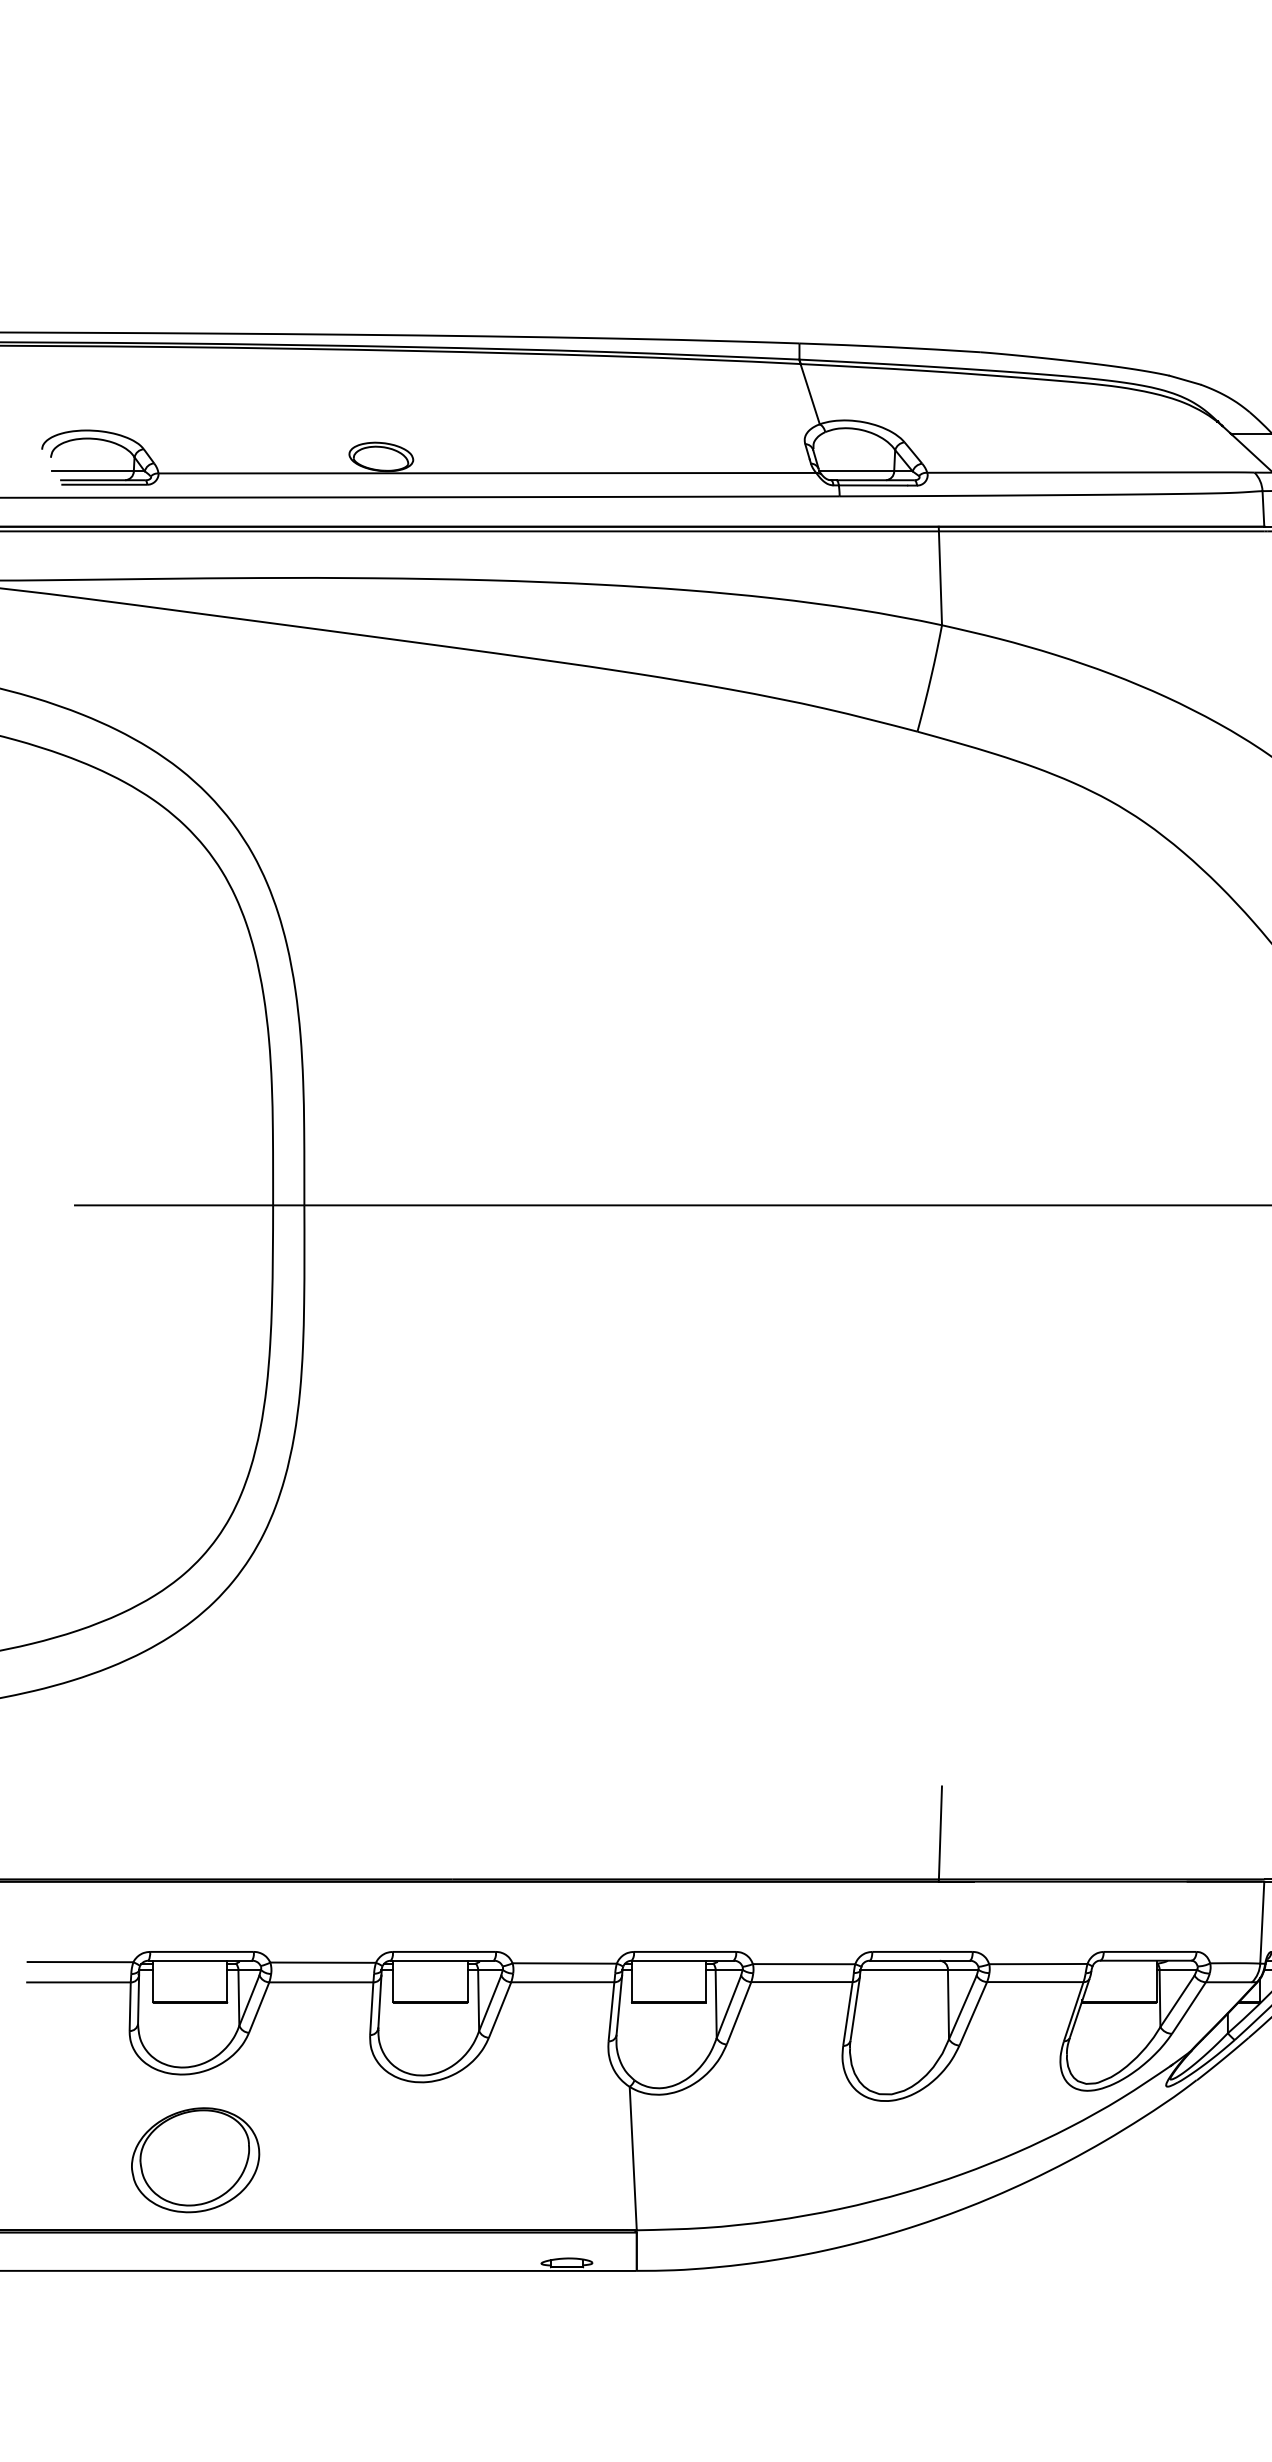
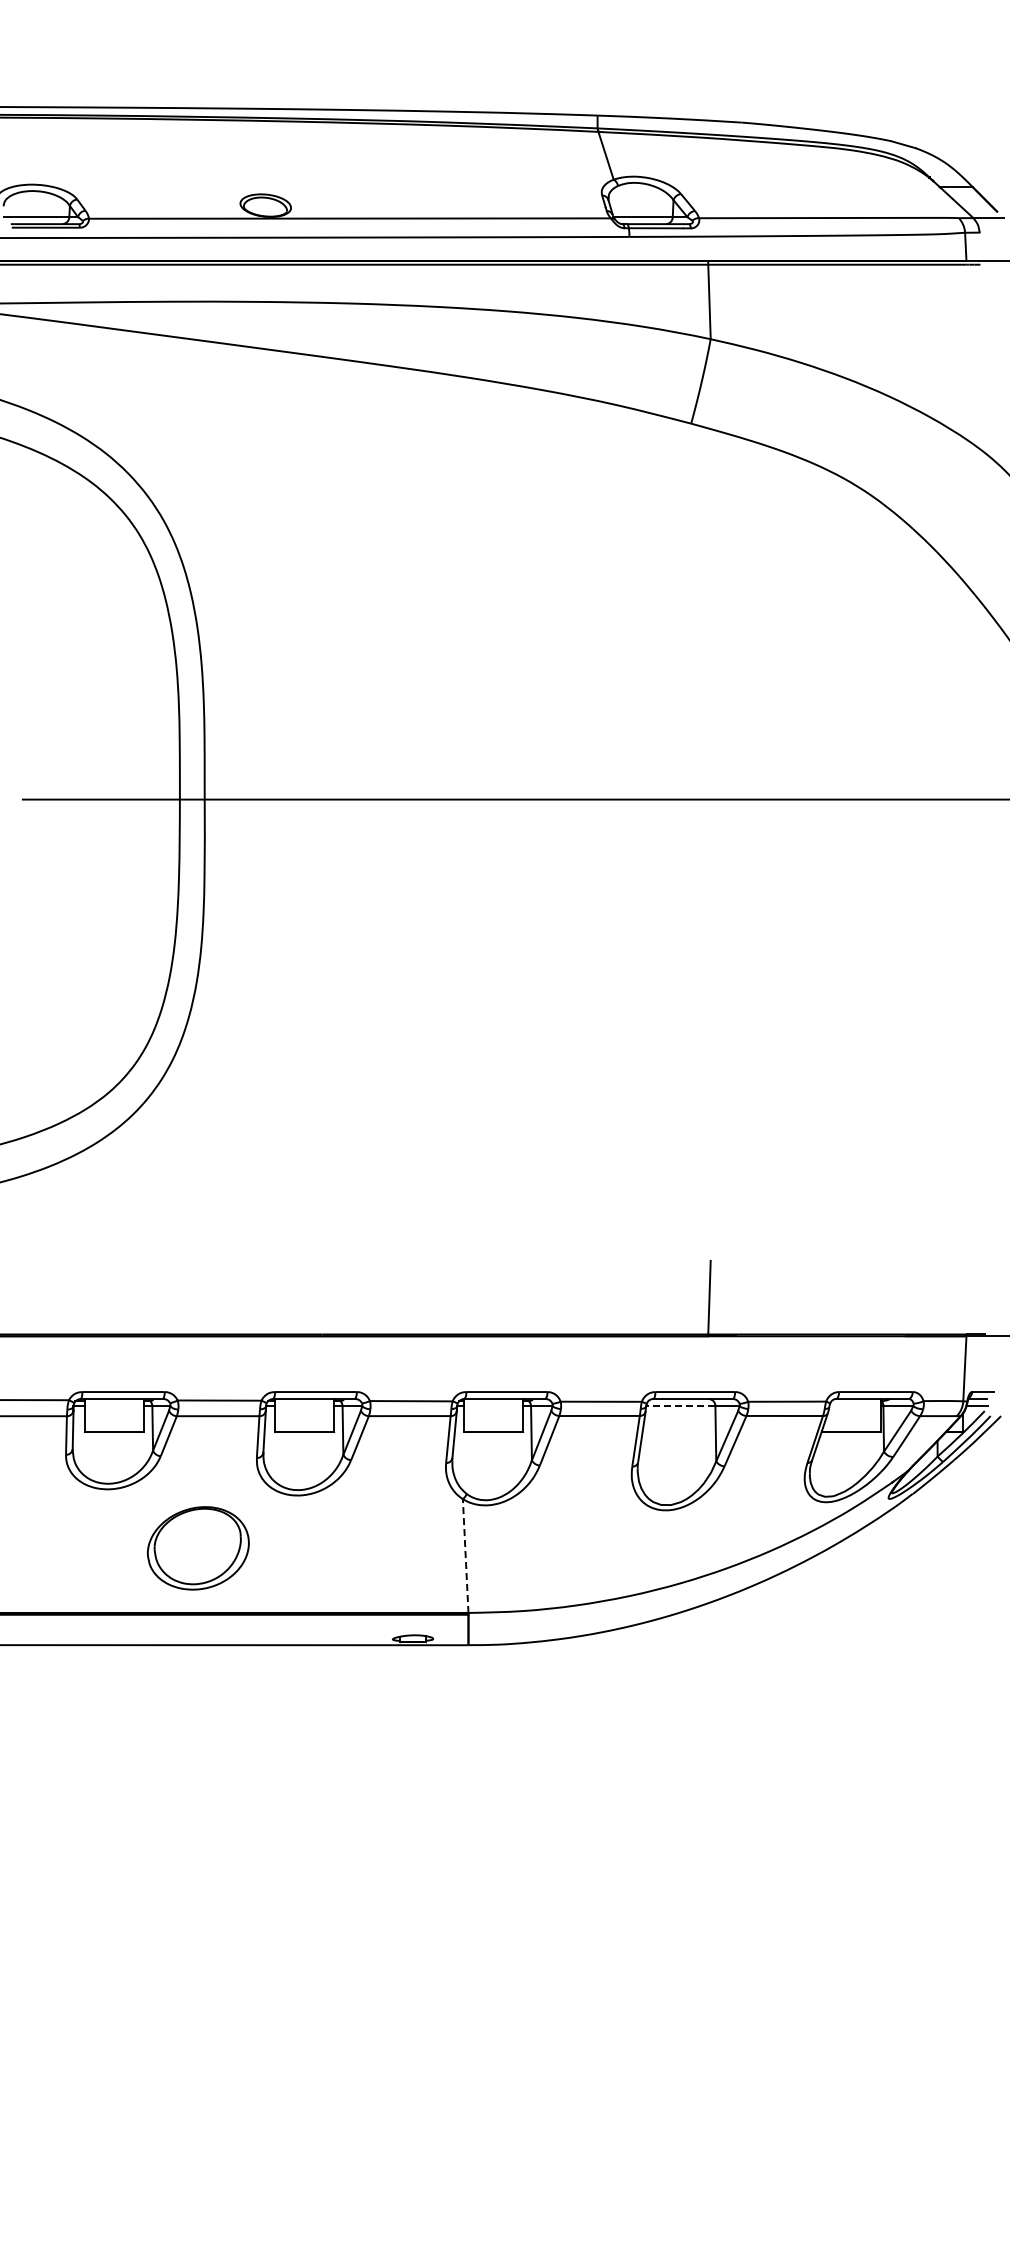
line: (903, 1970) -> (680, 1406), solid -> dashed
line: (633, 2159) -> (465, 1556), solid -> dashed
part: (195, 2160) -> (198, 1548), moved

